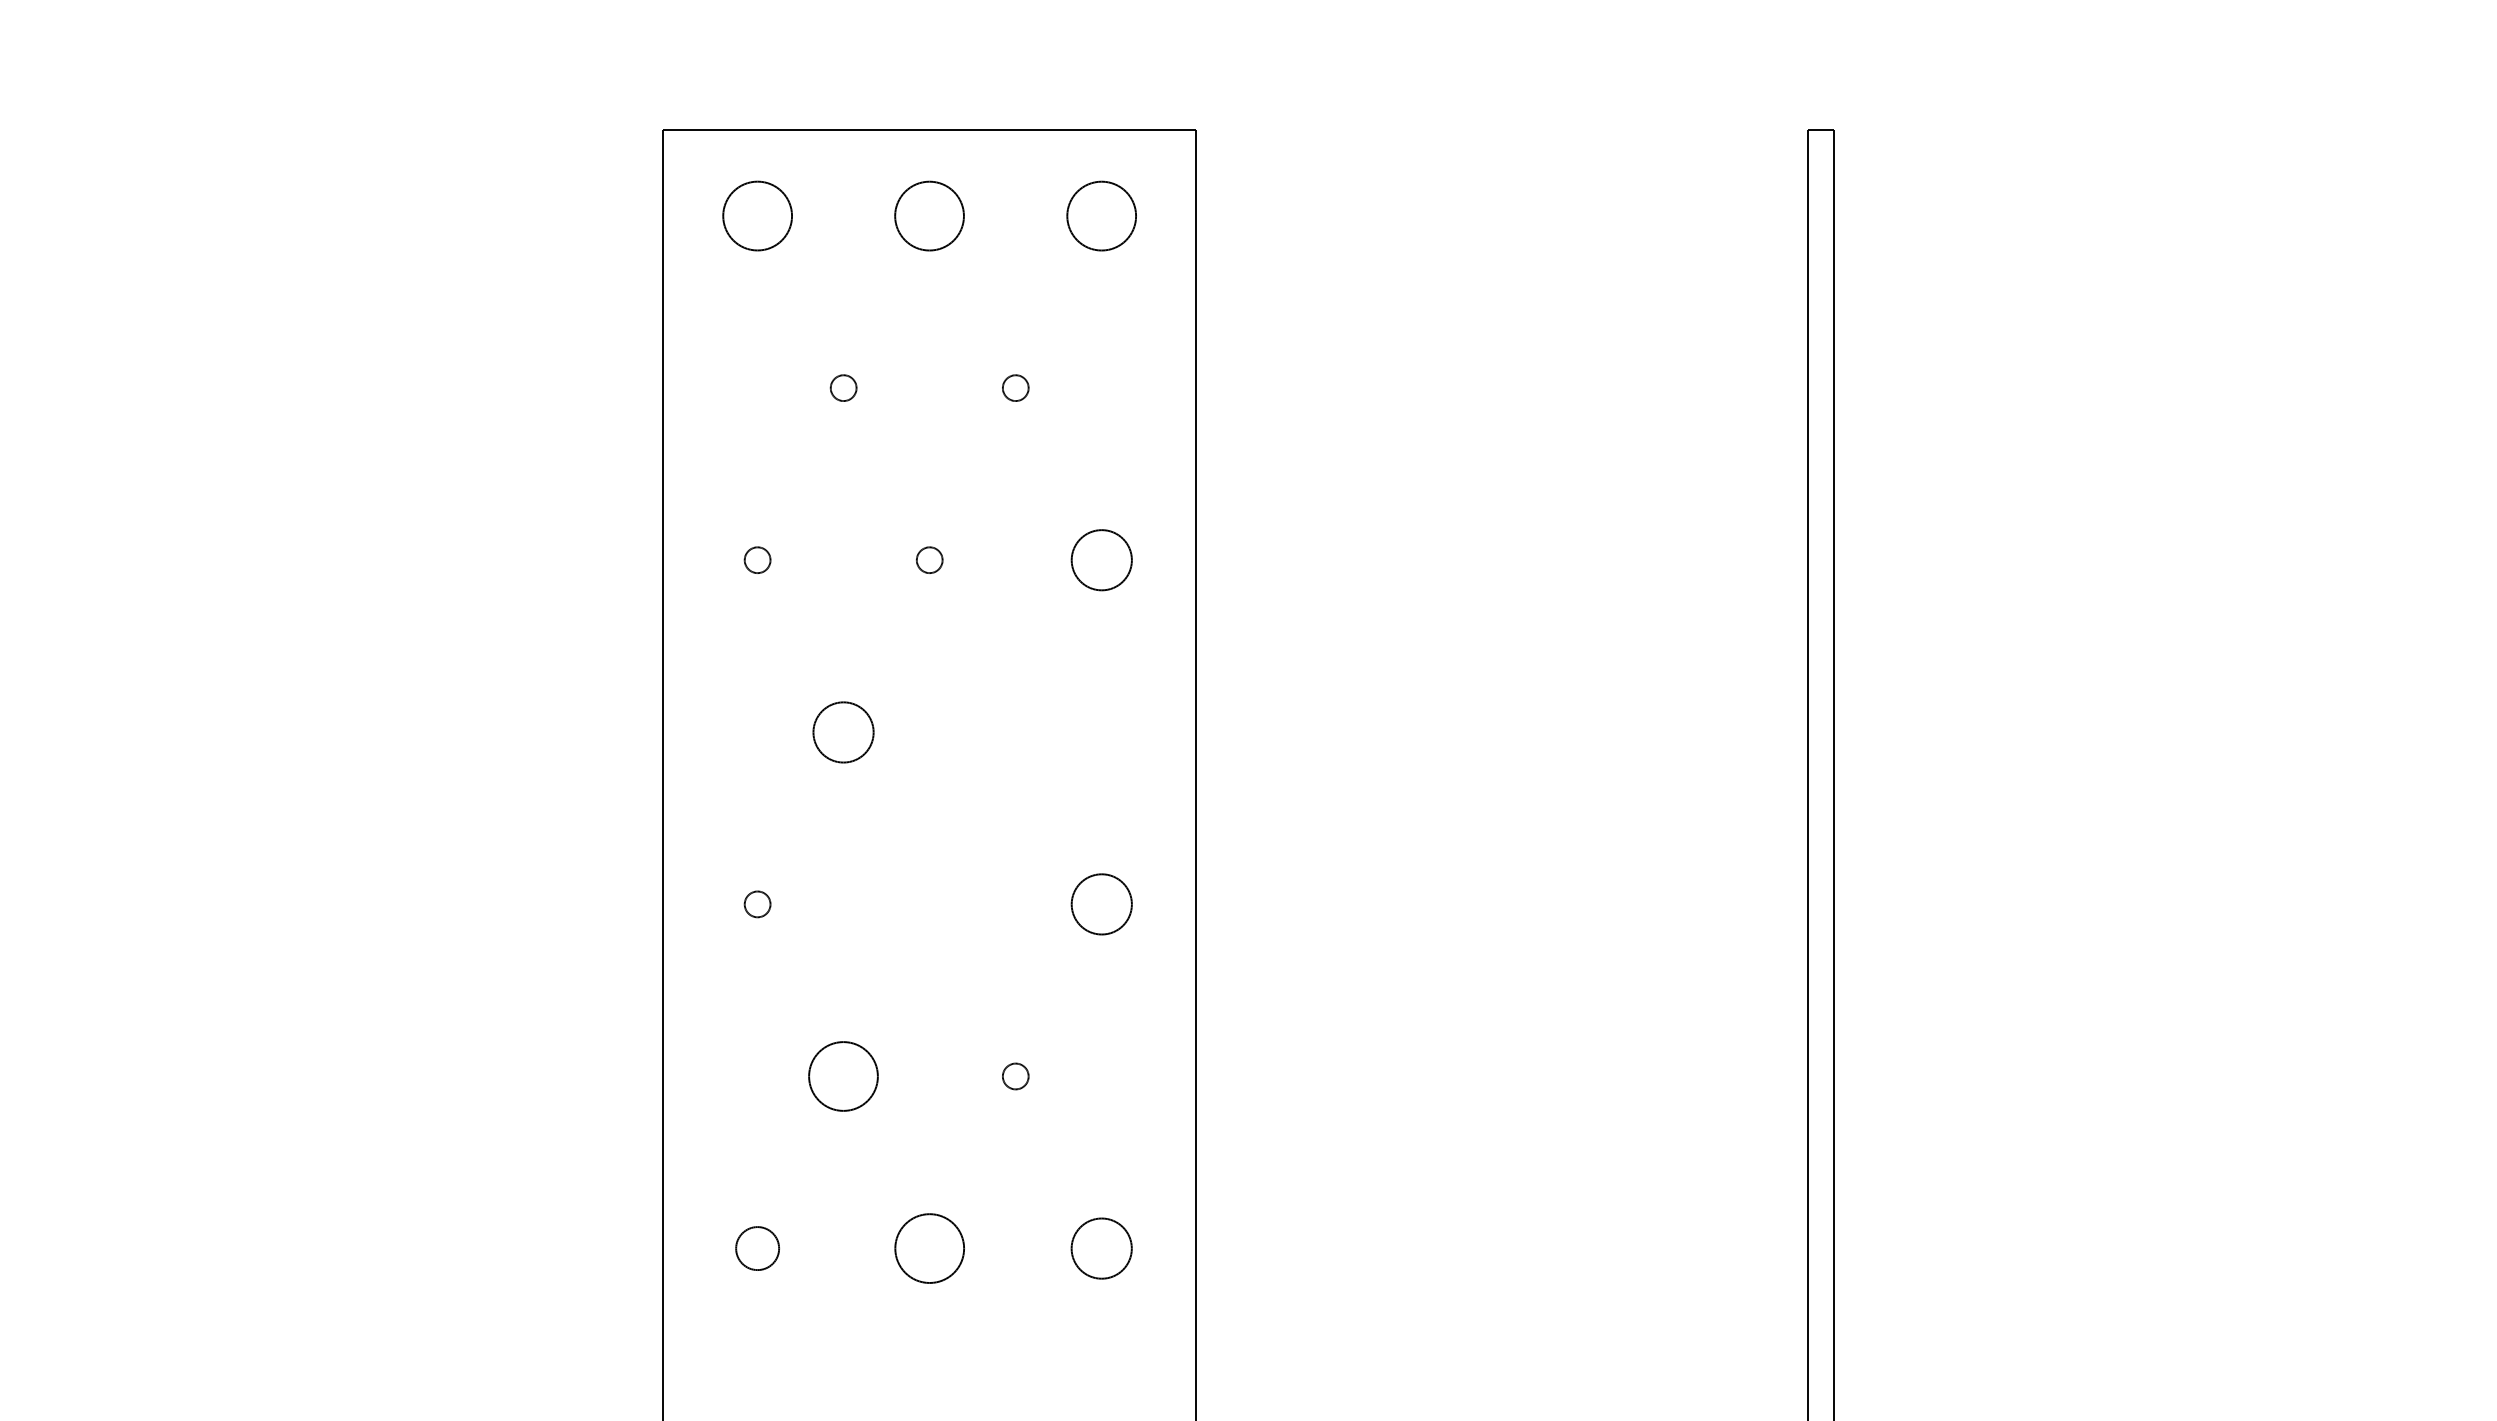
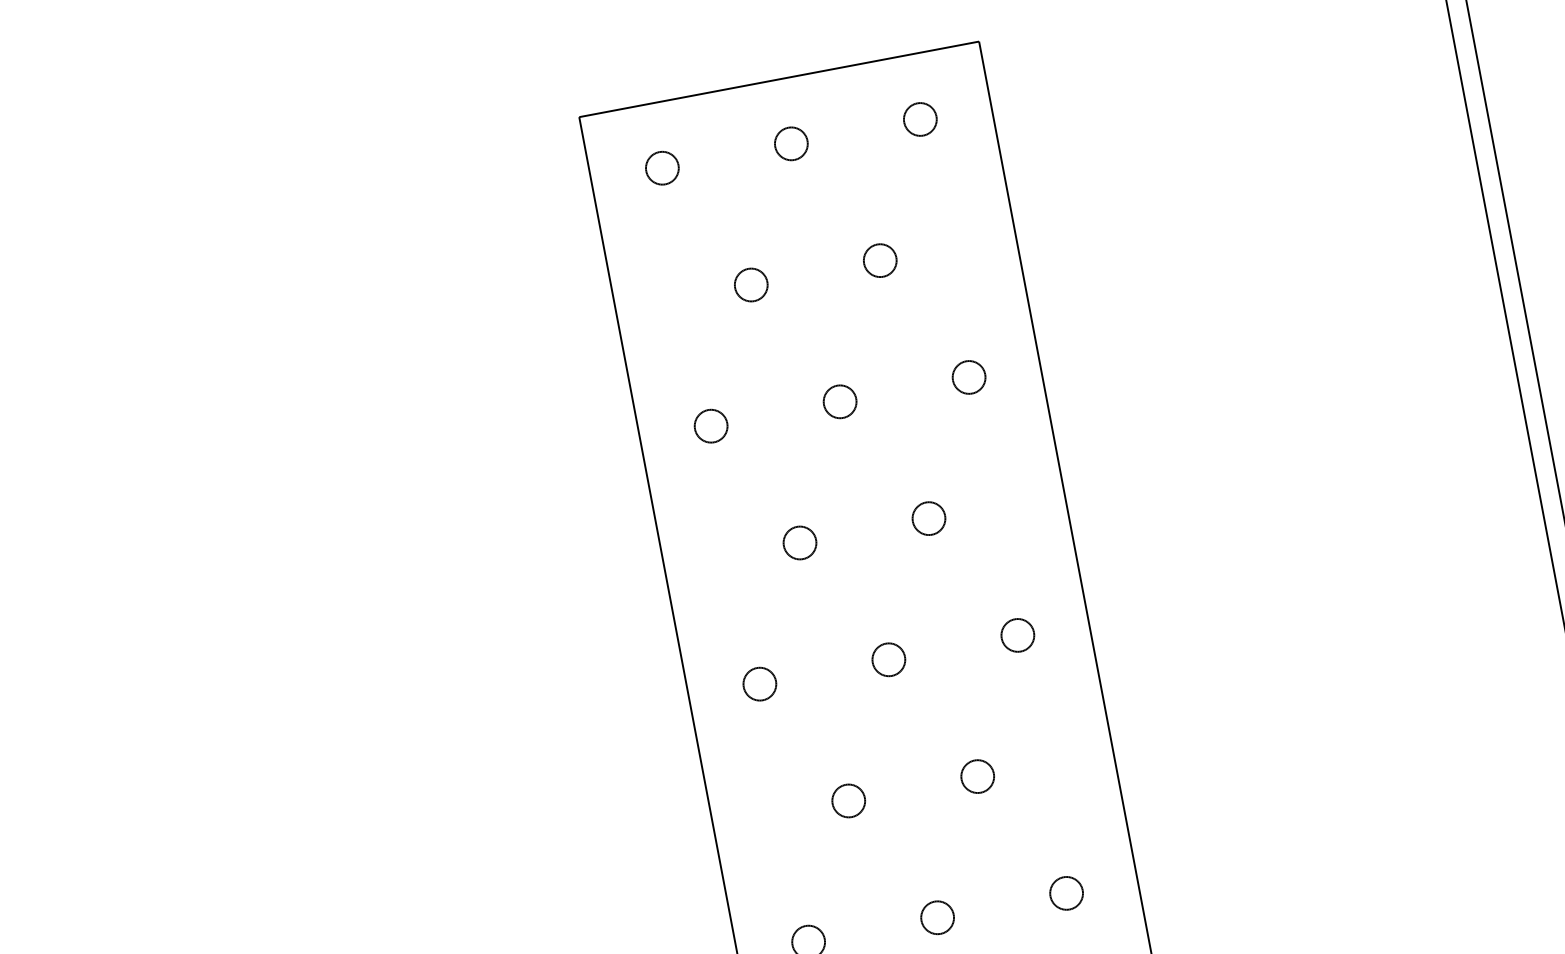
circle: (757, 215) -> (662, 167), size x0.62
circle: (929, 215) -> (791, 143), size x0.62
circle: (1101, 215) -> (920, 119), size x0.62
circle: (843, 387) -> (751, 284), size x1.67
circle: (1015, 387) -> (879, 260), size x1.67
circle: (757, 559) -> (710, 425), size x1.67
circle: (929, 559) -> (839, 401), size x1.67
circle: (1101, 559) -> (968, 376), size x0.71
circle: (843, 731) -> (799, 542), size x0.71
circle: (1015, 731) -> (928, 518), added
circle: (757, 903) -> (759, 683), size x1.67
circle: (1101, 903) -> (1017, 634), size x0.71
circle: (929, 904) -> (888, 659), added
circle: (843, 1076) -> (848, 801), size x0.62
circle: (1015, 1076) -> (977, 776), size x1.67
circle: (929, 1248) -> (937, 917), size x0.62
circle: (1101, 1248) -> (1066, 893), size x0.71

